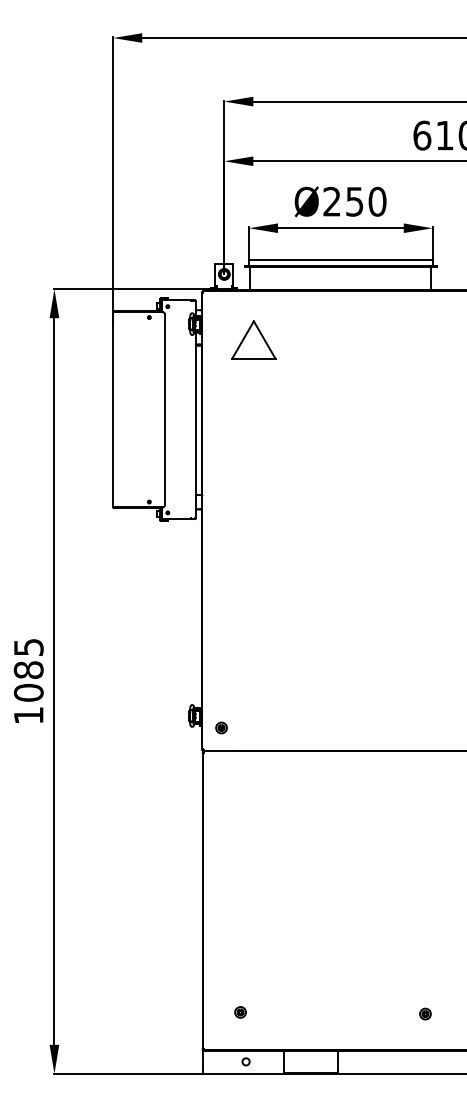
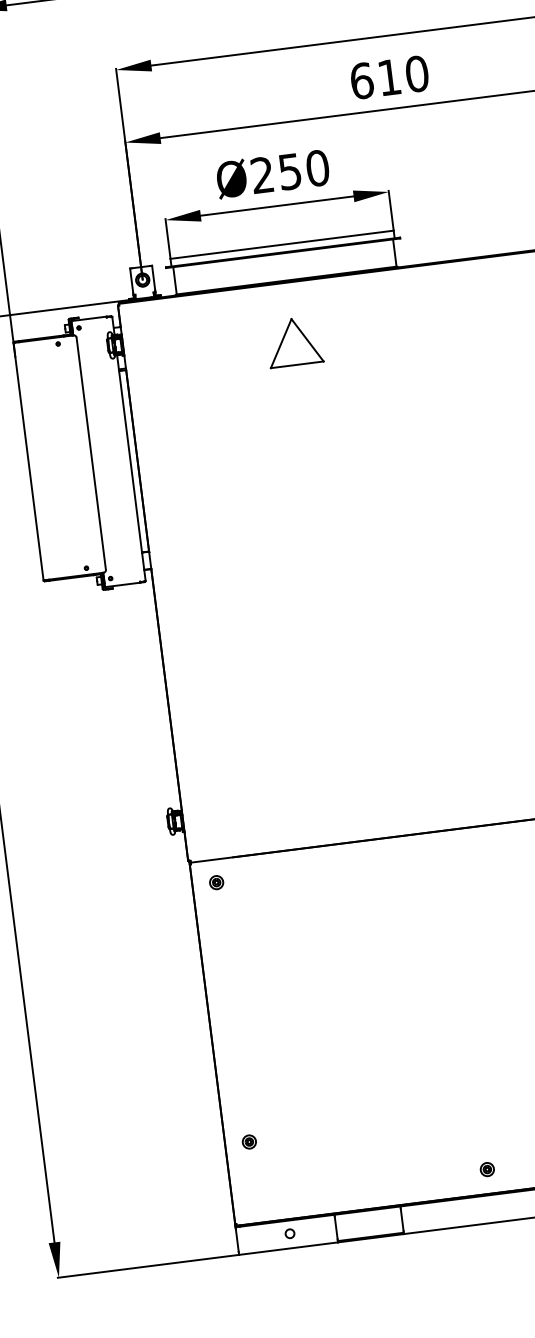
part: (253, 339) -> (293, 341), moved
part: (221, 727) -> (216, 882), moved
part: (240, 1012) -> (249, 1142), moved
part: (425, 1013) -> (487, 1168), moved

